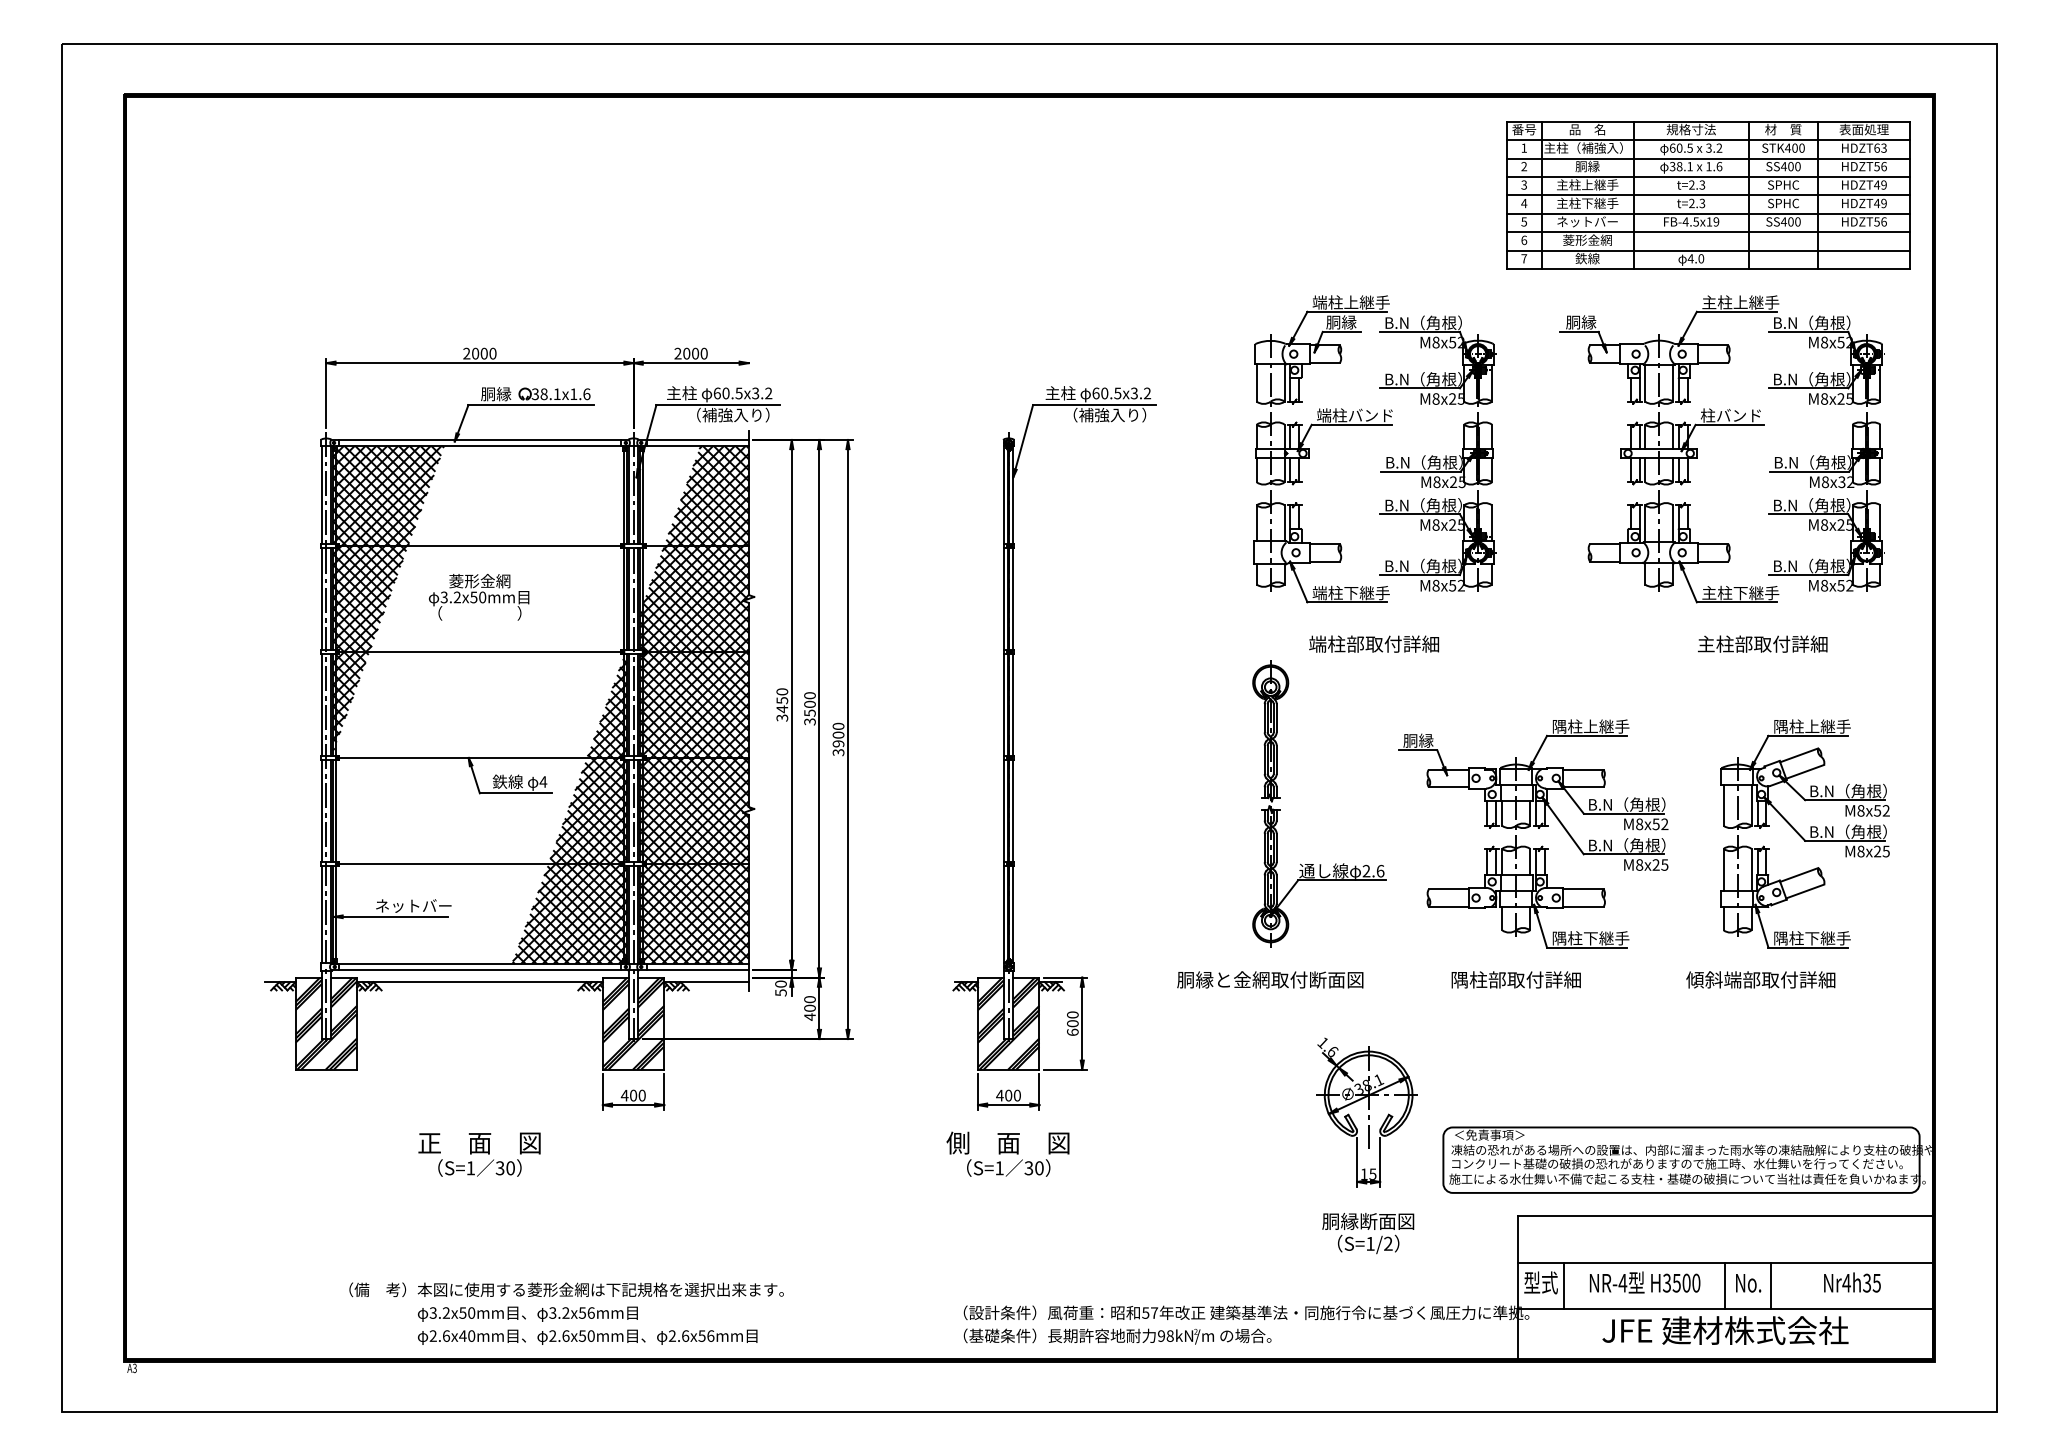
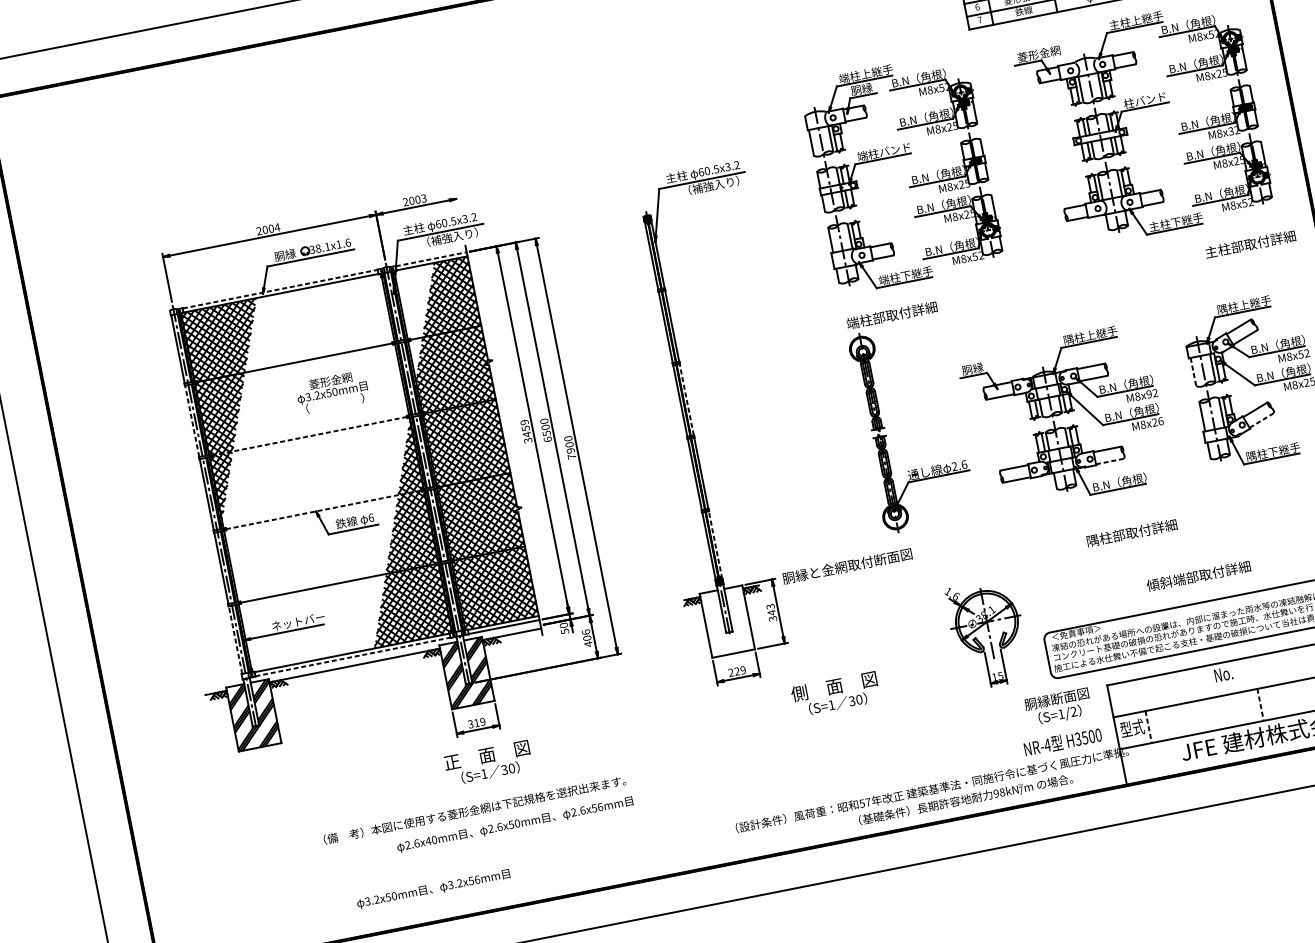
text: (1596, 322) -> (1038, 54), 胴縁 -> 菱形金網
text: (492, 353) -> (277, 227), 2000 -> 2004
text: (703, 353) -> (423, 198), 2000 -> 2003
line: (480, 439) -> (280, 288), solid -> dashed
line: (698, 439) -> (431, 258), solid -> dashed
text: (479, 597) -> (332, 392), moved
line: (321, 598) -> (192, 420), solid -> dashed
text: (1373, 643) -> (891, 314), moved
text: (1762, 643) -> (1250, 243), moved
line: (479, 651) -> (308, 436), solid -> dashed
text: (782, 691) -> (524, 422), 3450 -> 3459
line: (1013, 704) -> (686, 399), solid -> dashed
text: (809, 721) -> (547, 439), 3500 -> 6500
text: (838, 752) -> (571, 456), 3900 -> 7900
line: (479, 757) -> (323, 509), solid -> dashed
text: (542, 781) -> (370, 517), 4 -> 6
line: (1723, 806) -> (1193, 372), solid -> dashed
text: (1655, 824) -> (1148, 394), M8x52 -> M8x92
text: (1664, 864) -> (1160, 421), M8x25 -> M8x26
line: (1805, 891) -> (1262, 420), solid -> dashed
line: (1583, 906) -> (1110, 461), solid -> dashed
line: (321, 914) -> (235, 640), solid -> dashed
line: (1013, 914) -> (715, 545), solid -> dashed
text: (1590, 938) -> (1119, 482), 隅柱下継手 -> B.N（角根）
line: (479, 969) -> (352, 656), solid -> dashed
text: (1270, 979) -> (847, 565), moved
text: (1515, 979) -> (1131, 532), moved
text: (1760, 979) -> (1198, 575), moved
text: (809, 999) -> (585, 632), 400 -> 406
hatch: (1008, 1023) -> (727, 621), removed
text: (1072, 1023) -> (771, 612), 600 -> 343
text: (632, 1095) -> (476, 723), 400 -> 319
text: (1008, 1095) -> (737, 671), 400 -> 229
text: (1007, 1153) -> (835, 693), moved
text: (479, 1154) -> (488, 763), moved
text: (1368, 1233) -> (1058, 707), moved
text: (1644, 1282) -> (1062, 741), moved
text: (1748, 1283) -> (1223, 674), moved
line: (1771, 1285) -> (1292, 698), removed
line: (1564, 1286) -> (1149, 727), solid -> dashed
line: (1725, 1286) -> (1260, 705), solid -> dashed
text: (566, 1289) -> (474, 809), moved
text: (587, 1336) -> (514, 824), moved
text: (1117, 1336) -> (965, 799), moved

